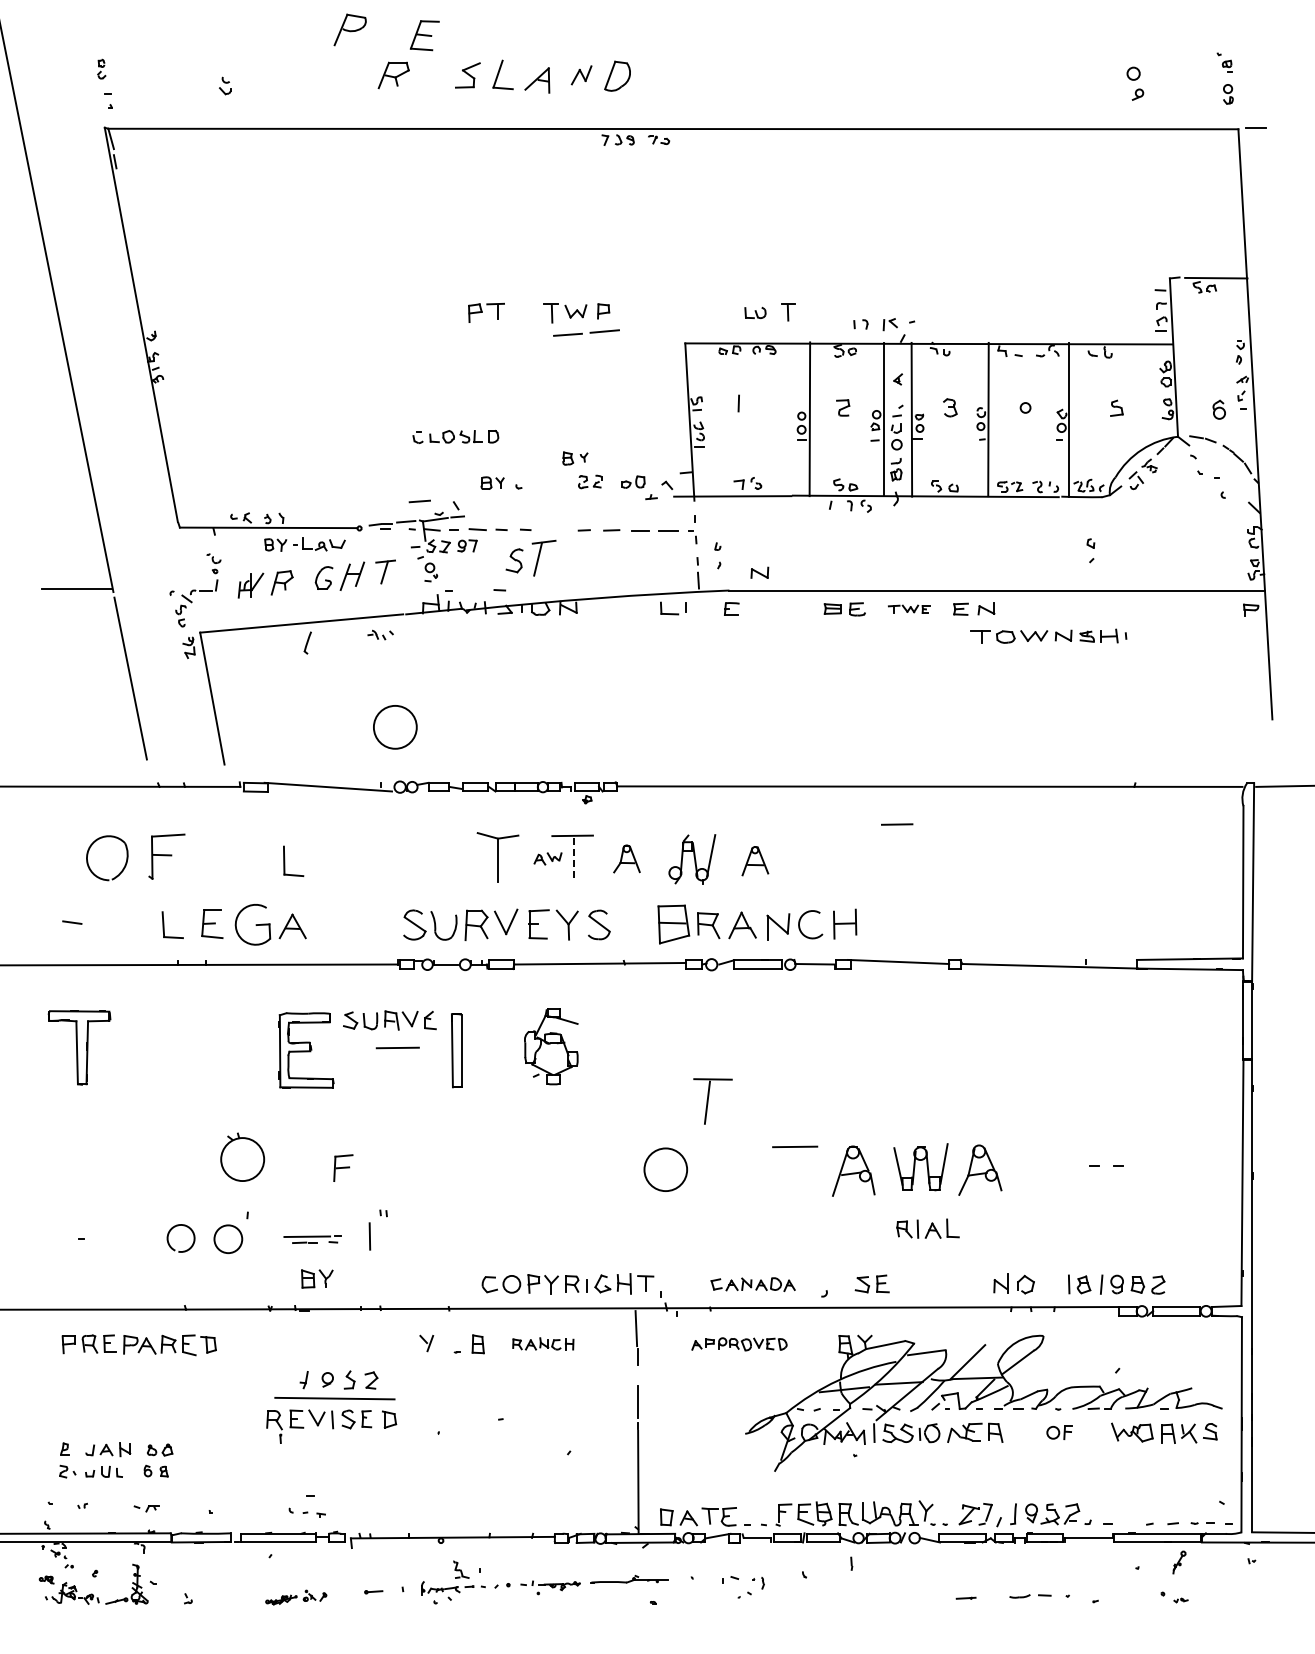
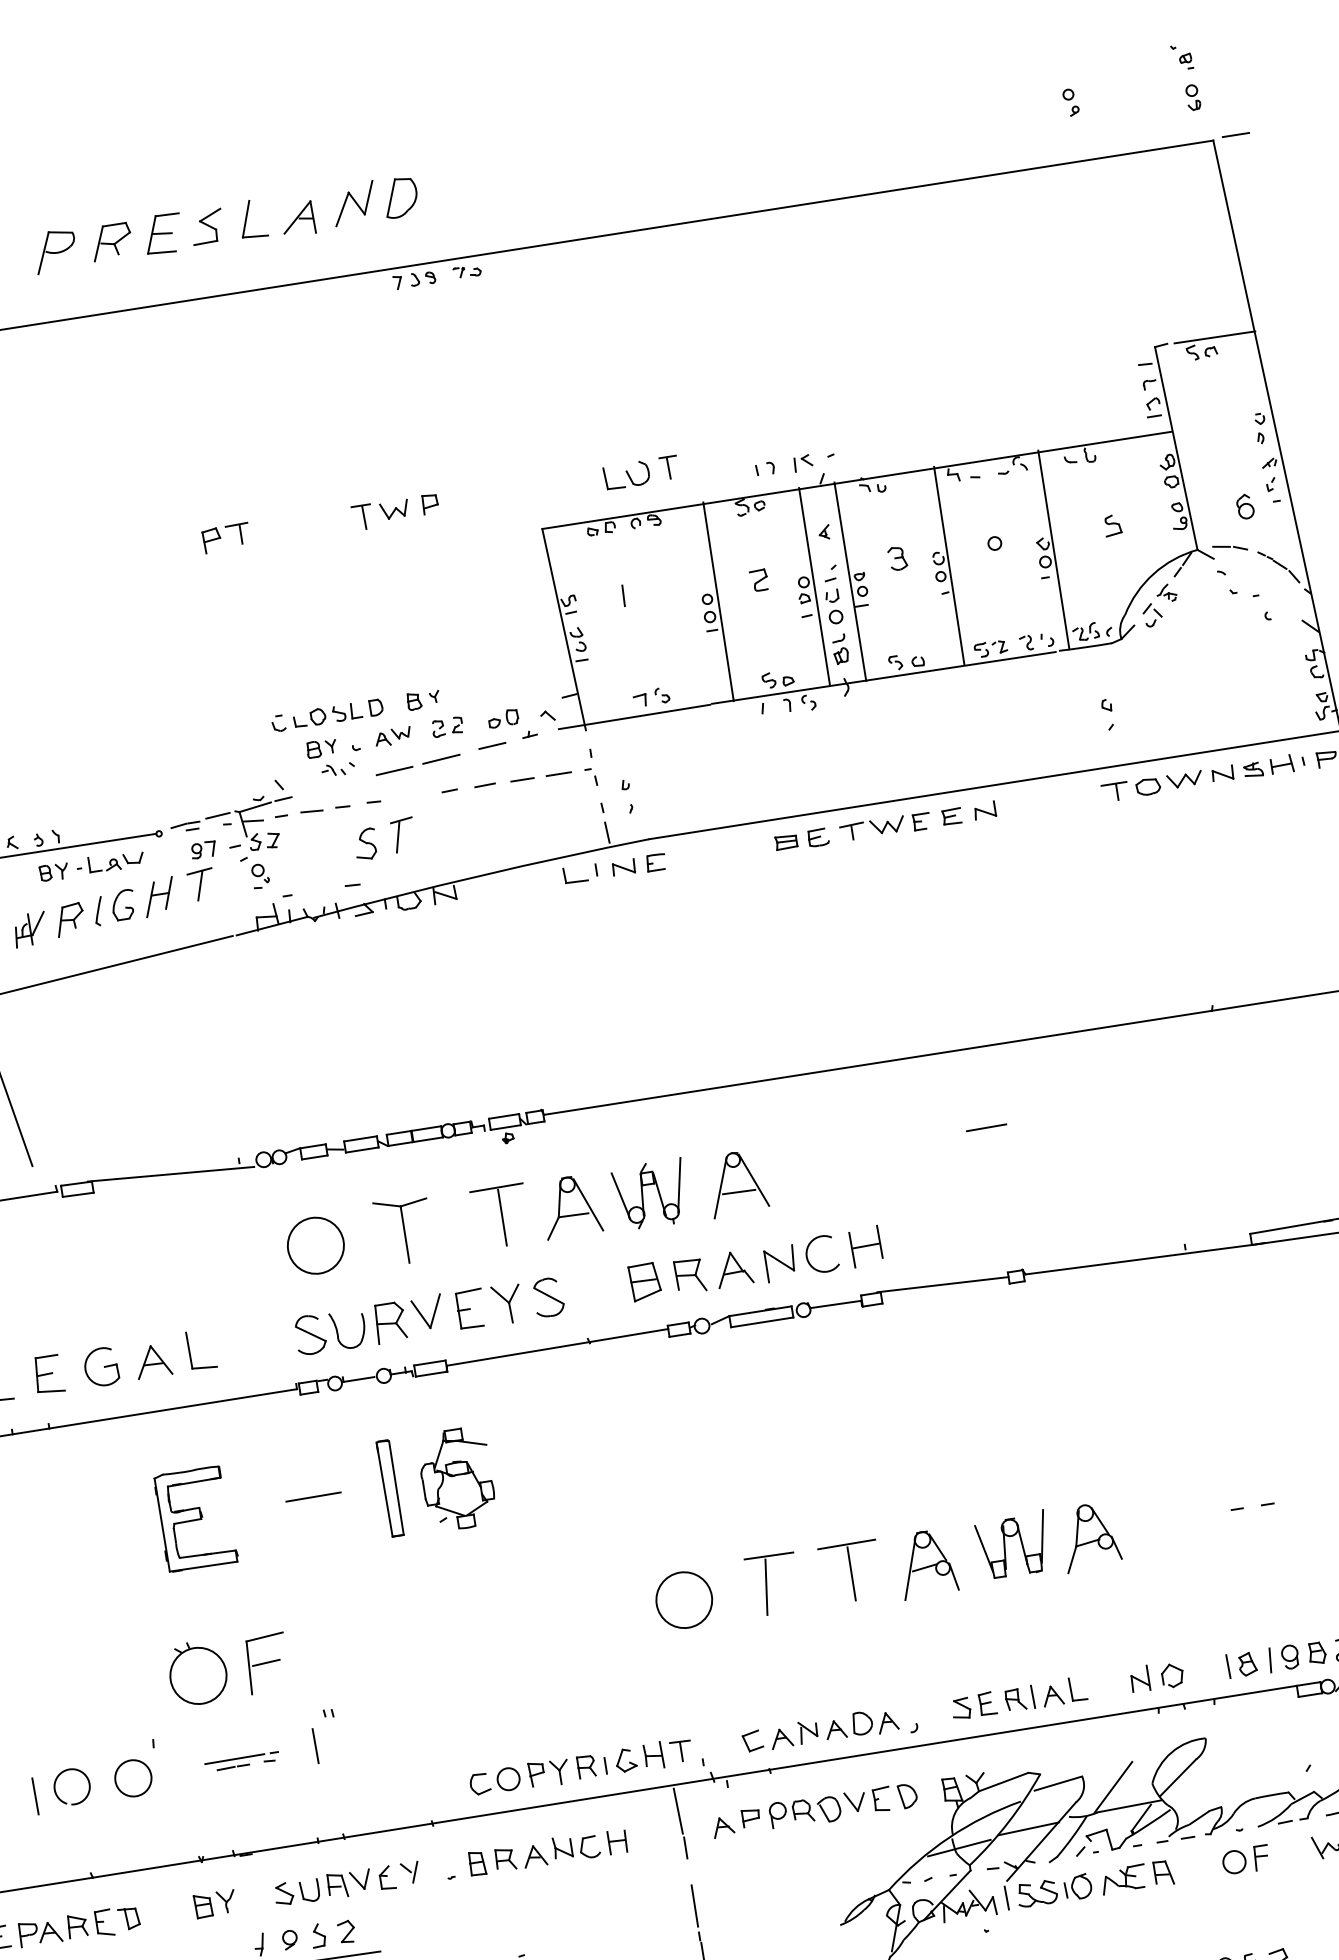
part: (349, 29) -> (54, 250), moved
part: (424, 35) -> (162, 233), moved
part: (581, 75) -> (354, 203), size x1.67
part: (1135, 83) -> (1071, 102), size x0.62
part: (486, 312) -> (226, 537), moved
part: (755, 312) -> (626, 474), size x1.67
line: (589, 332) -> (421, 763), moved
part: (455, 436) -> (326, 714), moved
line: (419, 501) -> (491, 746), moved
part: (467, 545) -> (203, 849), moved
part: (544, 558) -> (403, 835), size x0.71
part: (759, 572) -> (623, 867), moved
part: (909, 609) -> (885, 827), size x1.67
part: (380, 634) -> (338, 768), moved
part: (1048, 635) -> (1203, 776), moved
part: (307, 642) -> (98, 910), moved
circle: (395, 727) -> (316, 1245), moved
line: (897, 824) -> (986, 1127), moved
line: (665, 856) -> (620, 1195), added
part: (547, 858) -> (392, 736), moved
part: (626, 858) -> (570, 1206), size x1.67
line: (573, 859) -> (502, 1218), dashed -> solid
part: (285, 860) -> (190, 1350), moved
part: (755, 860) -> (737, 1182), size x1.67
part: (252, 924) -> (100, 1366), size x0.71
part: (673, 924) -> (644, 1281), size x0.71
part: (389, 1020) -> (334, 1886), moved
part: (551, 1046) -> (457, 1479), moved
part: (712, 1101) -> (772, 1584), moved
part: (242, 1156) -> (197, 1672), moved
part: (343, 1167) -> (267, 1662), size x1.67
line: (795, 1169) -> (851, 1573), added
part: (927, 1228) -> (1045, 1694), moved
line: (152, 1241) -> (35, 1796), added
part: (317, 1278) -> (215, 1903), moved
part: (752, 1284) -> (819, 1730), size x1.43
part: (543, 1343) -> (561, 1849), size x1.67
part: (739, 1344) -> (814, 1810), size x1.67
part: (1059, 1432) -> (1245, 1859), size x1.43

